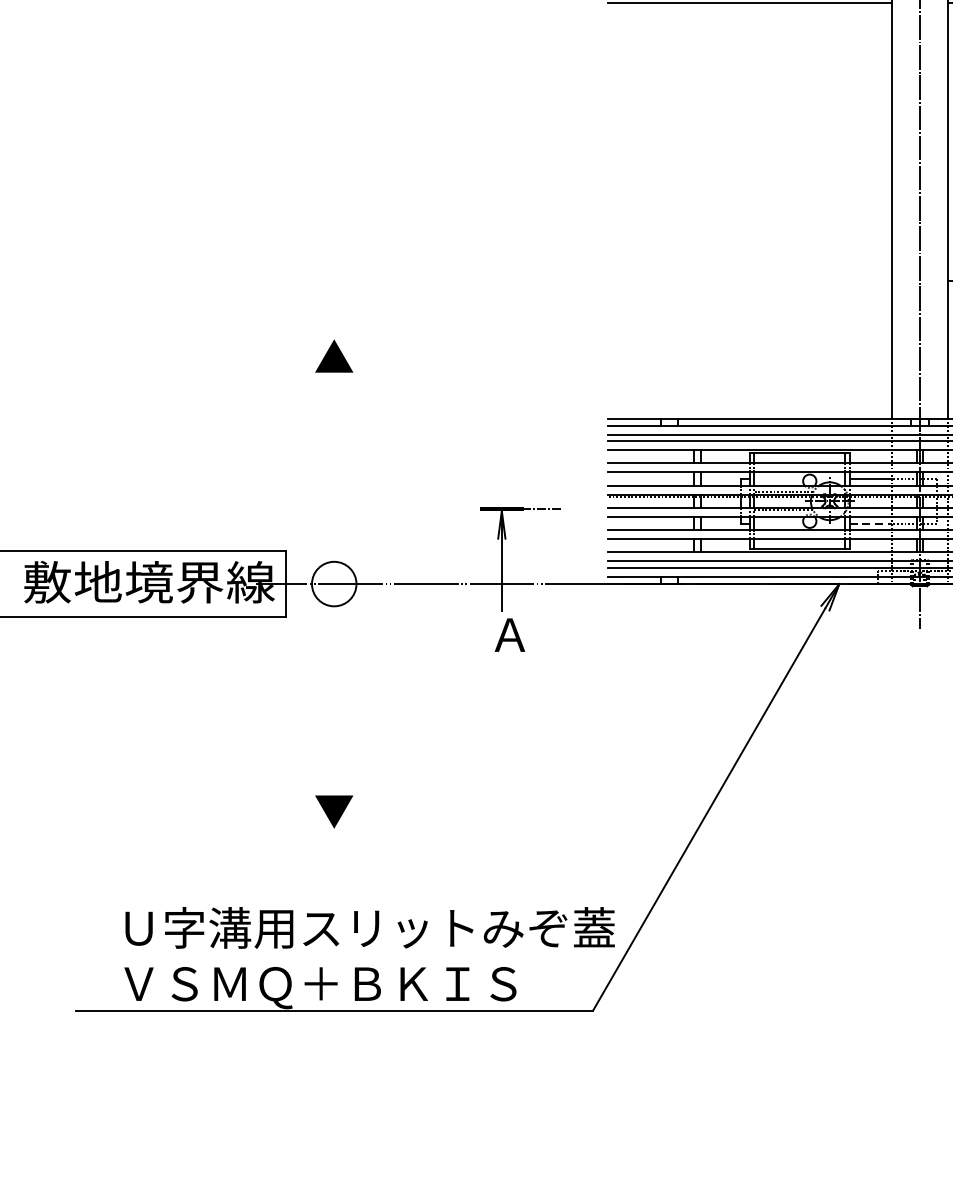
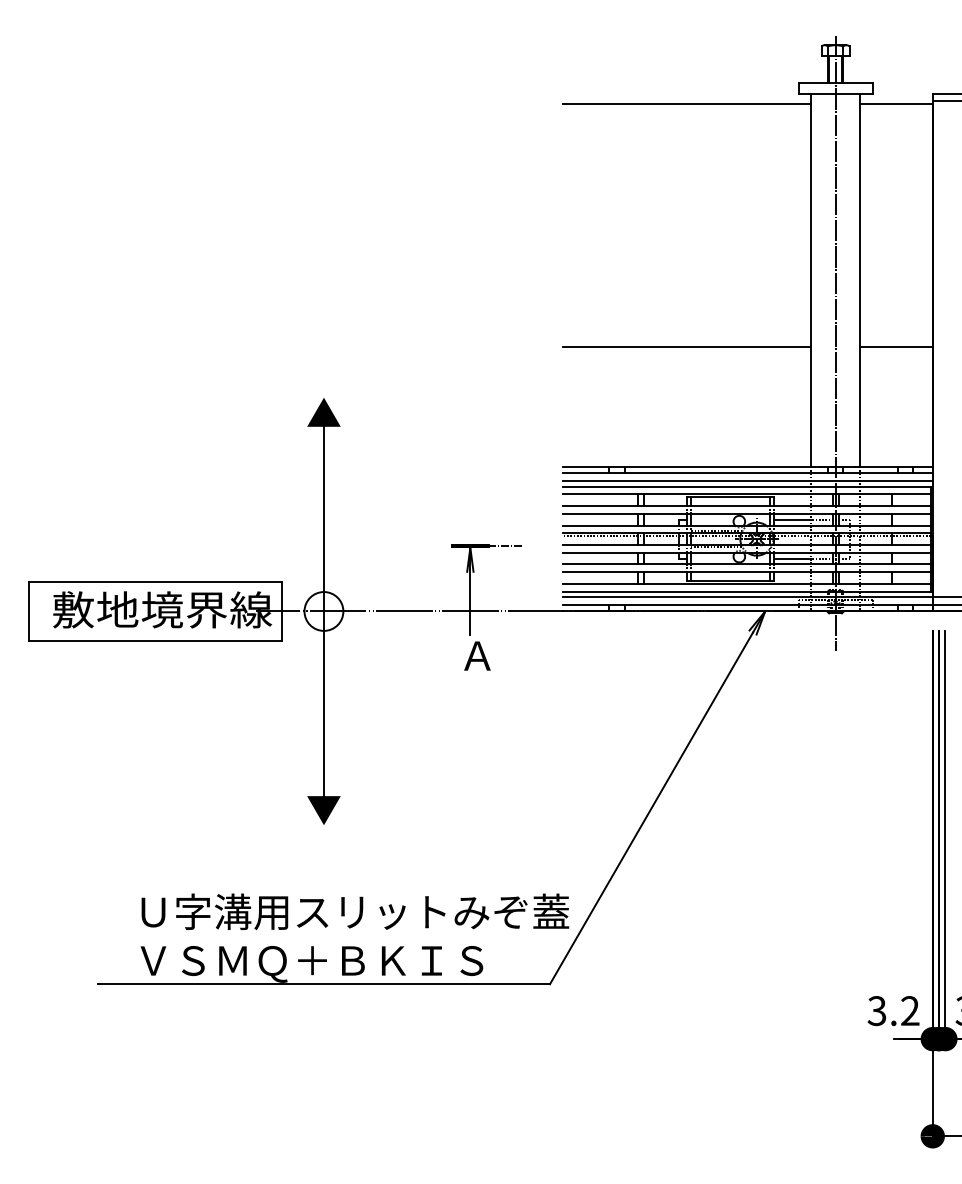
line: (750, 280) -> (687, 346), added
line: (871, 523) -> (793, 558), dashed -> solid
line: (333, 584) -> (323, 611), added

